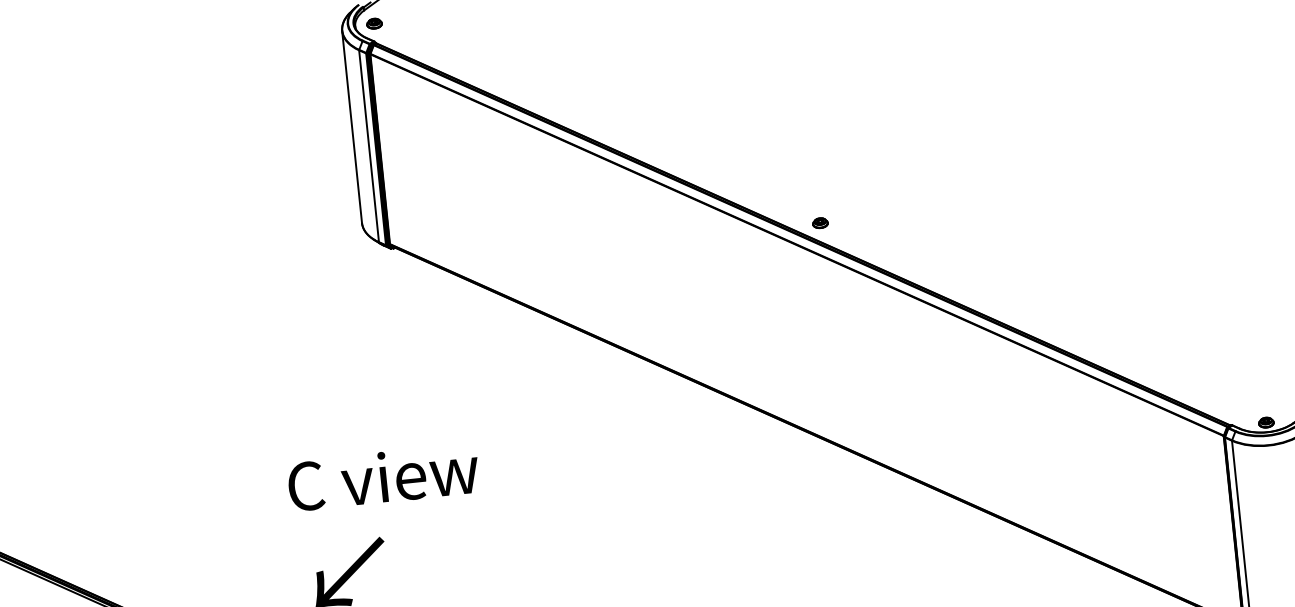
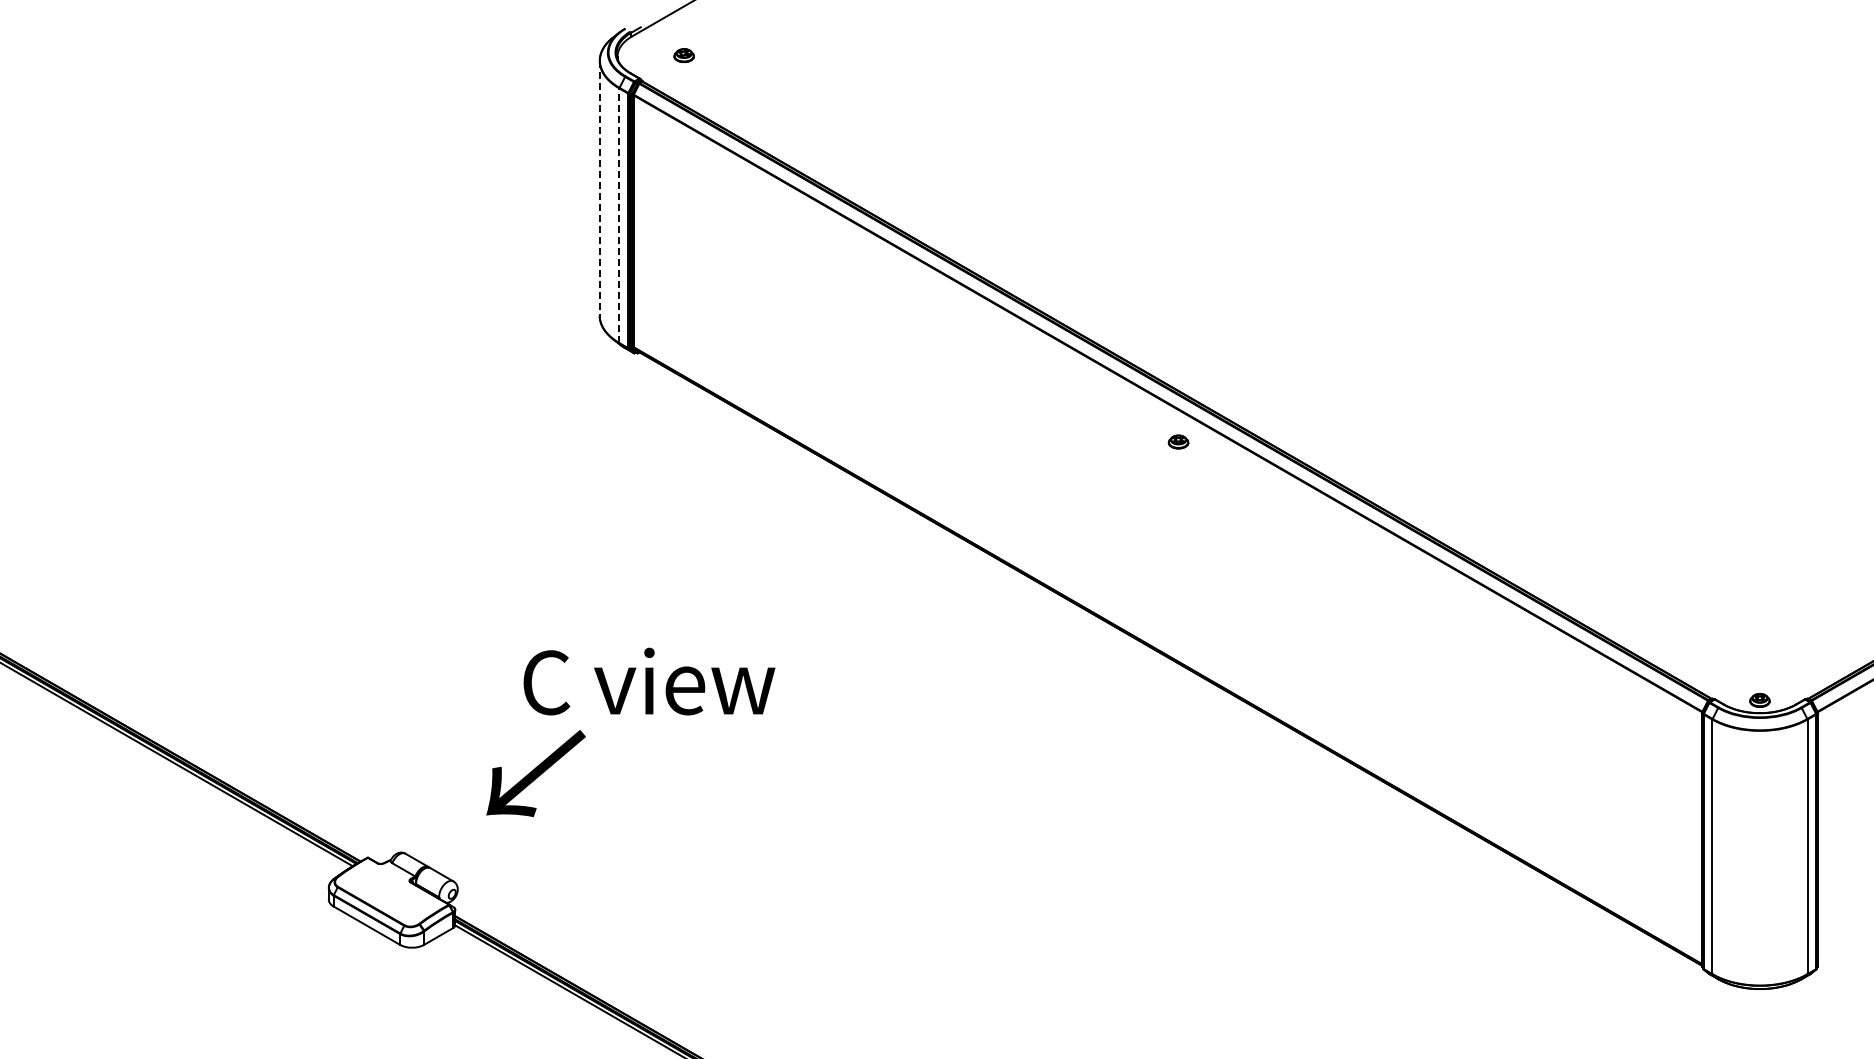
part: (373, 23) -> (683, 55), moved
line: (351, 127) -> (599, 188), solid -> dashed
line: (369, 146) -> (619, 215), solid -> dashed
part: (820, 222) -> (1178, 441), moved
text: (383, 477) -> (649, 681), moved

